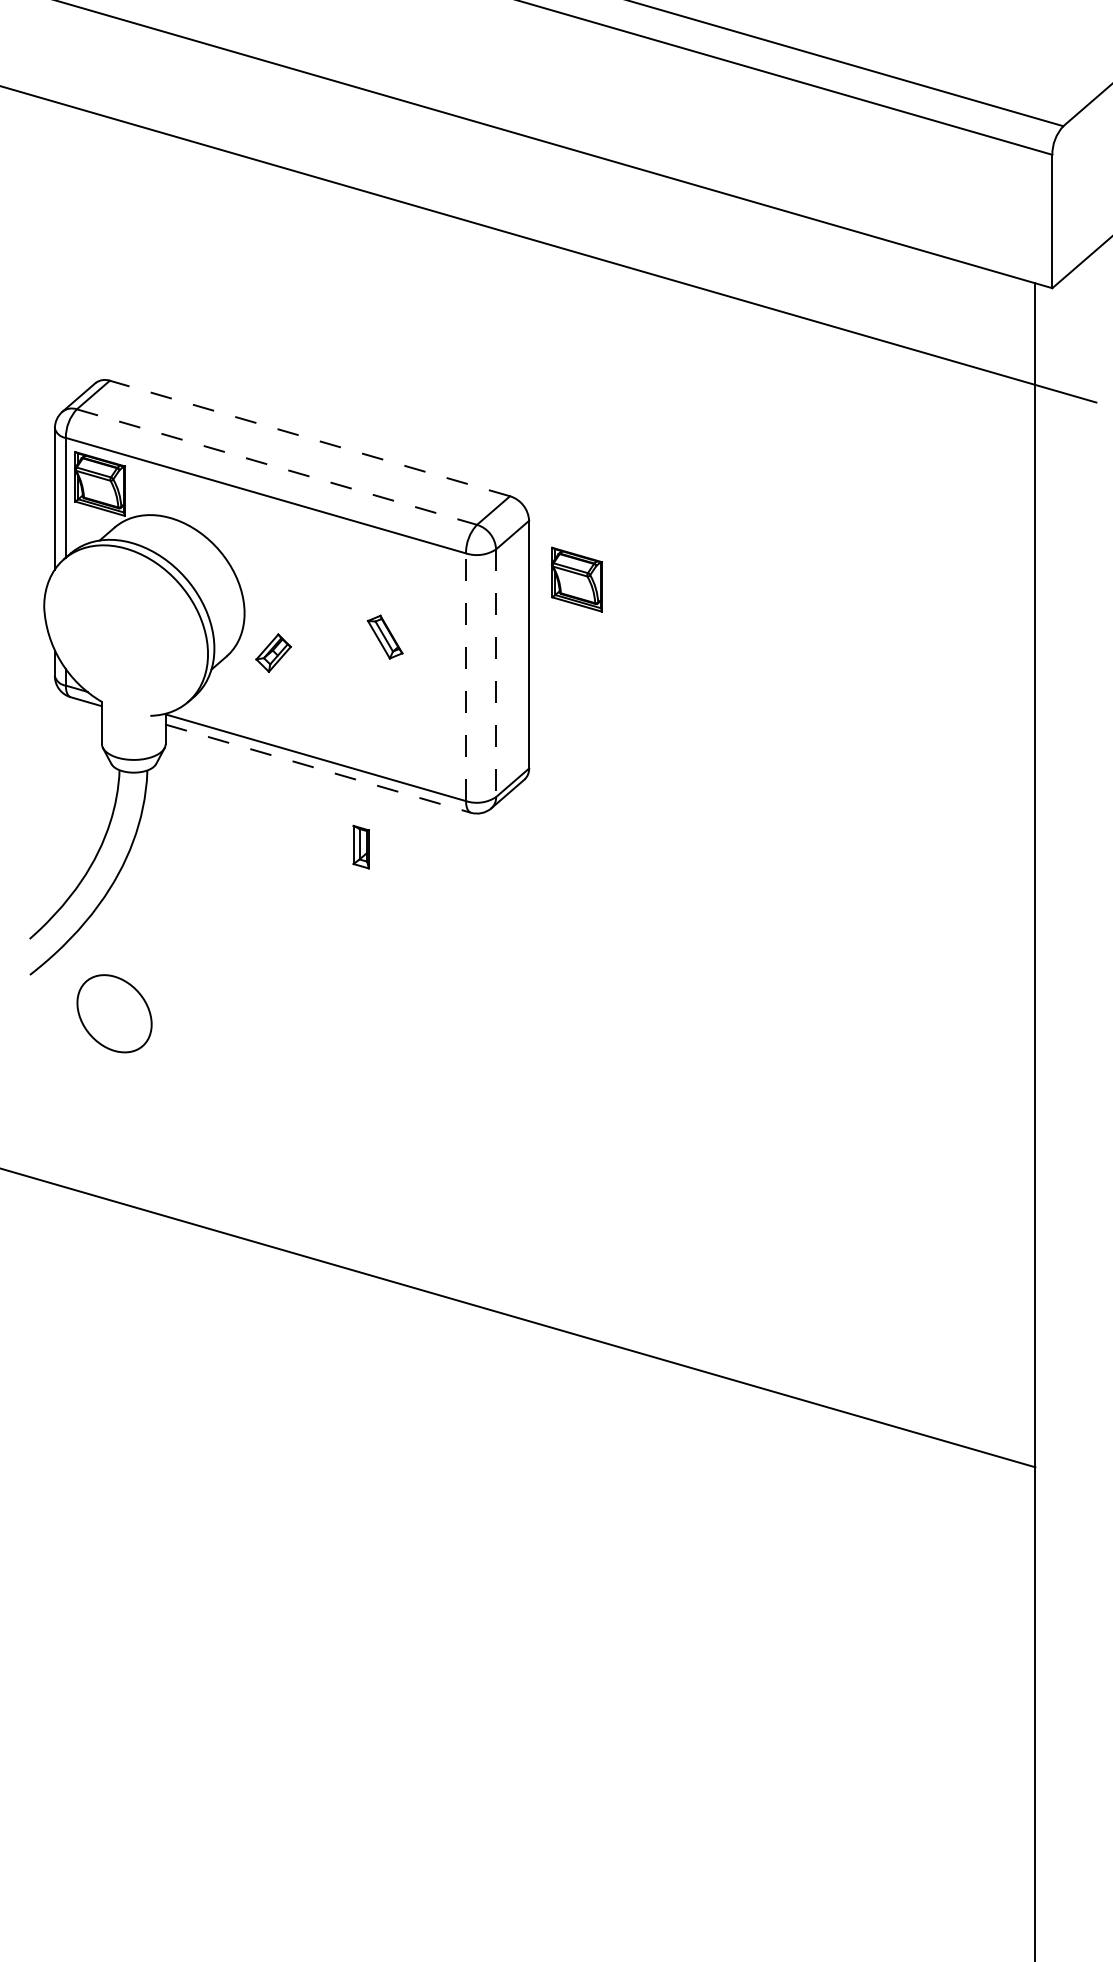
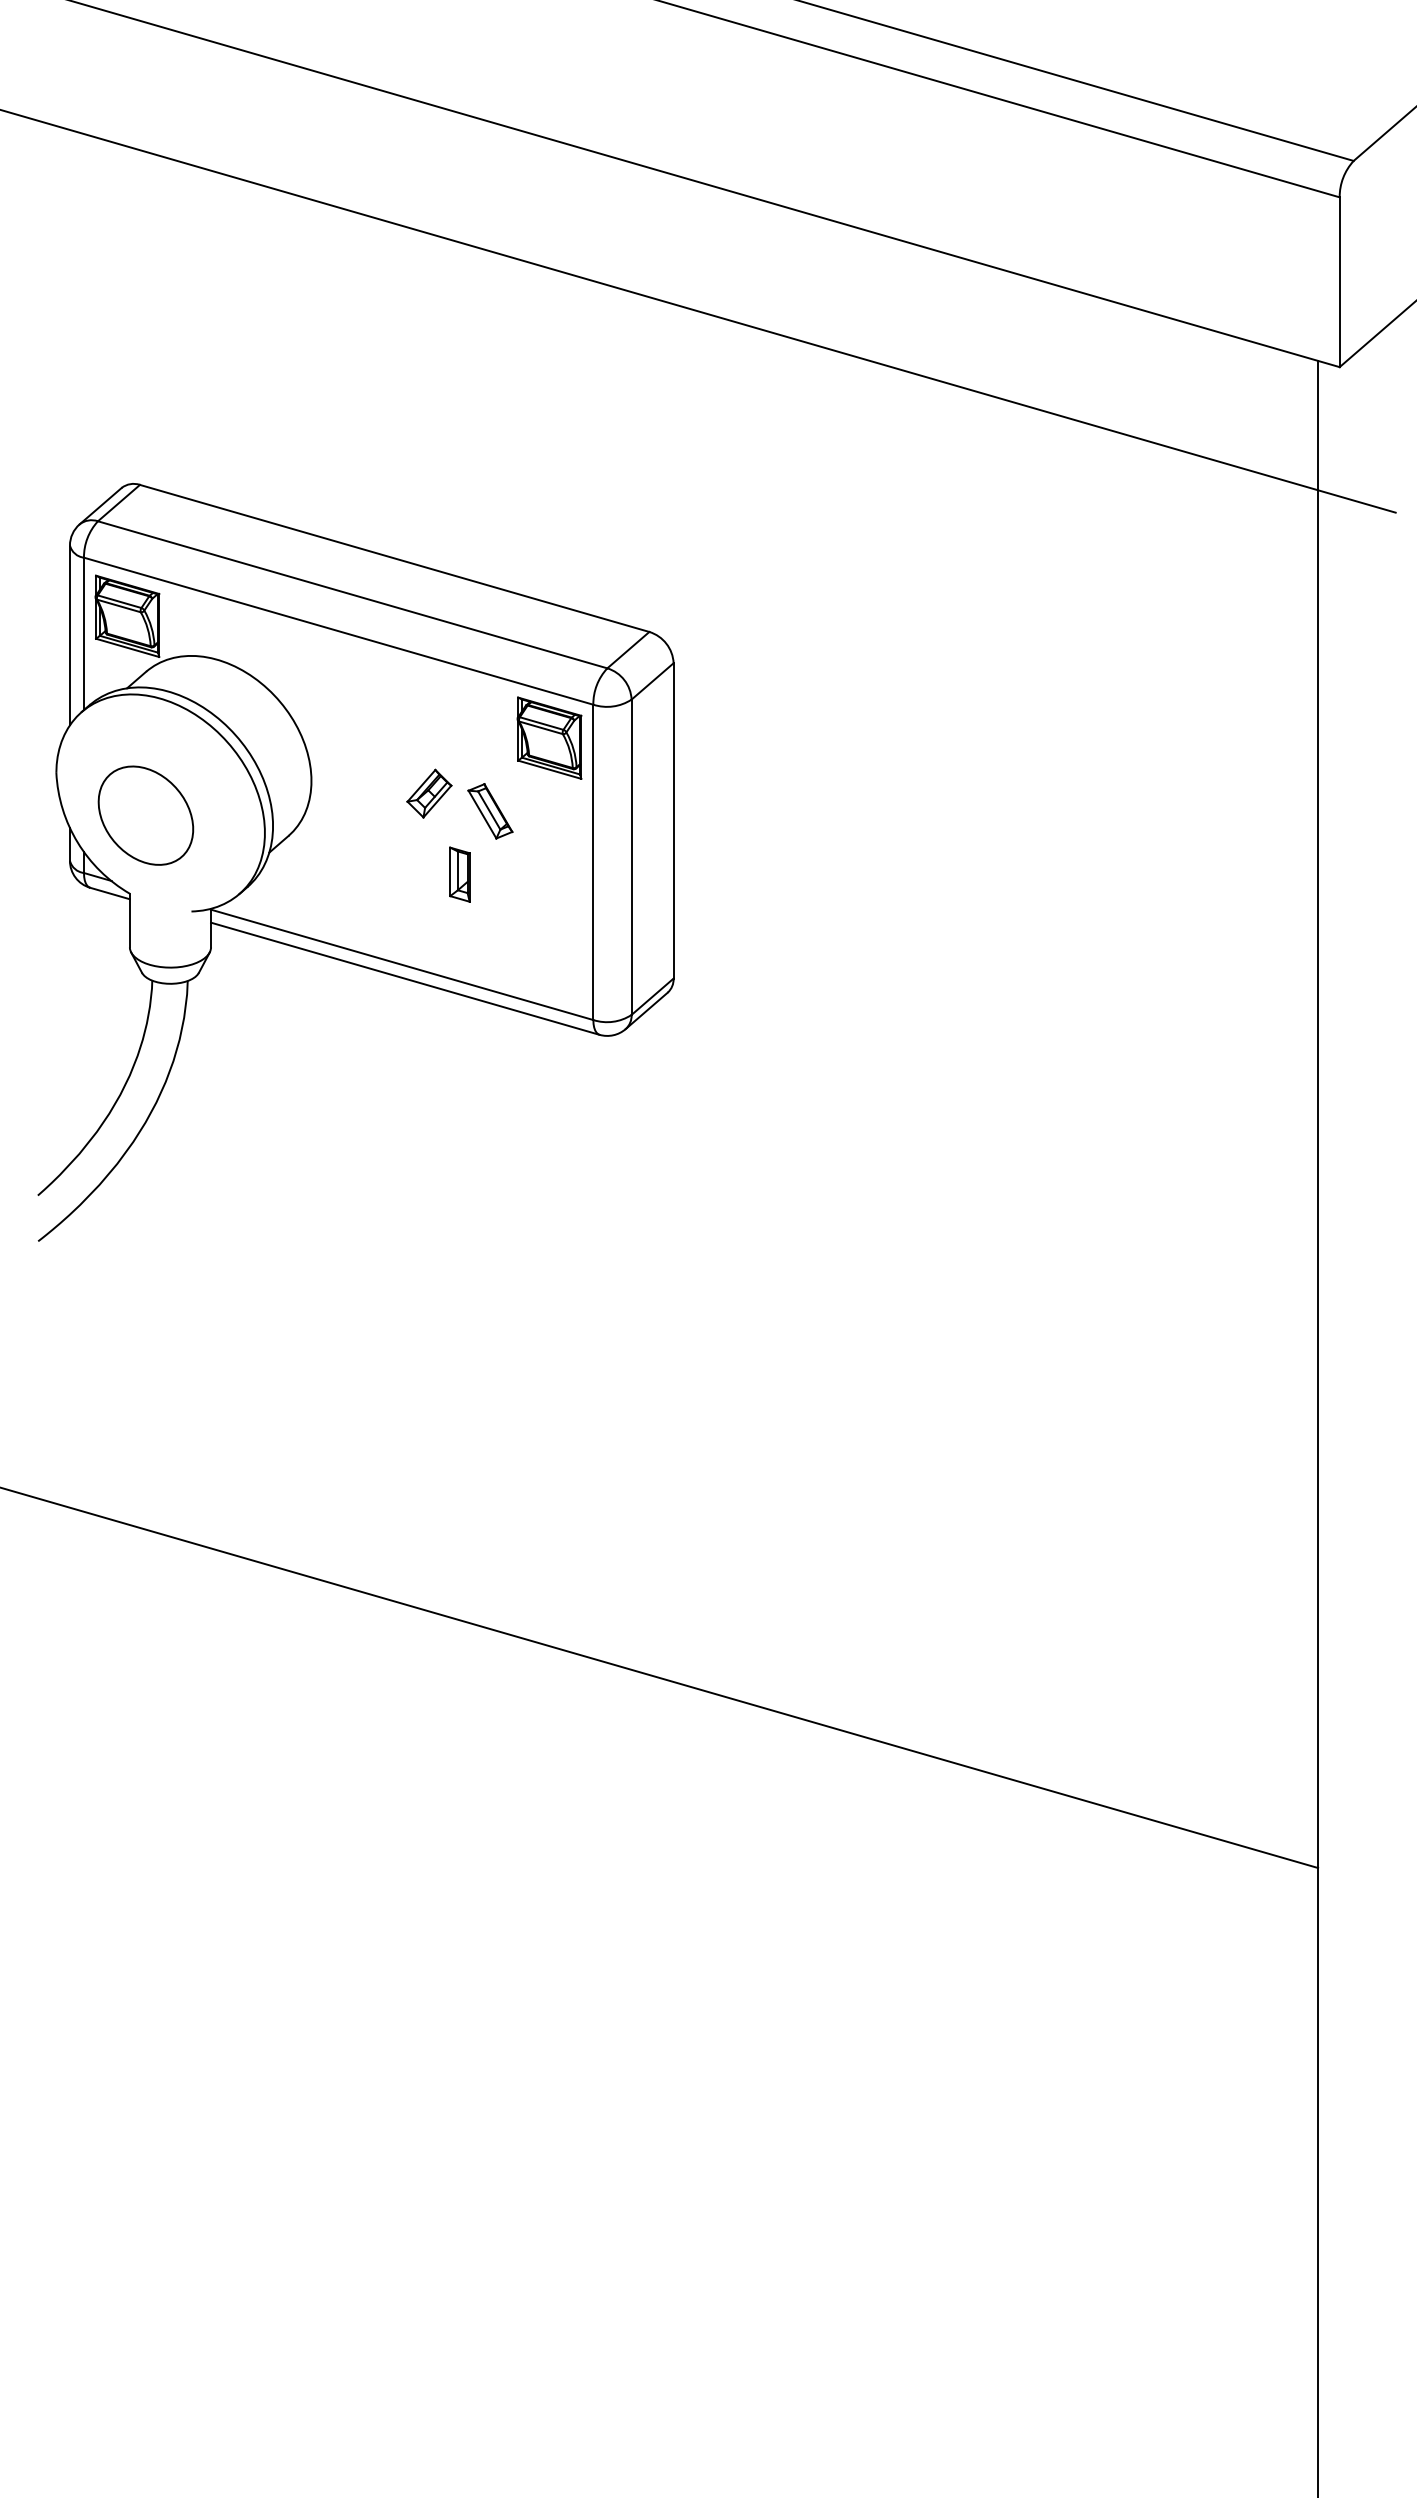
line: (309, 438) -> (394, 558), dashed -> solid
line: (277, 466) -> (353, 594), dashed -> solid
part: (576, 579) -> (549, 737), moved
part: (273, 653) -> (429, 793), moved
line: (496, 673) -> (631, 857), dashed -> solid
line: (466, 677) -> (593, 862), dashed -> solid
line: (318, 768) -> (405, 978), dashed -> solid
part: (360, 847) -> (459, 874), moved
part: (114, 1013) -> (145, 815), moved

